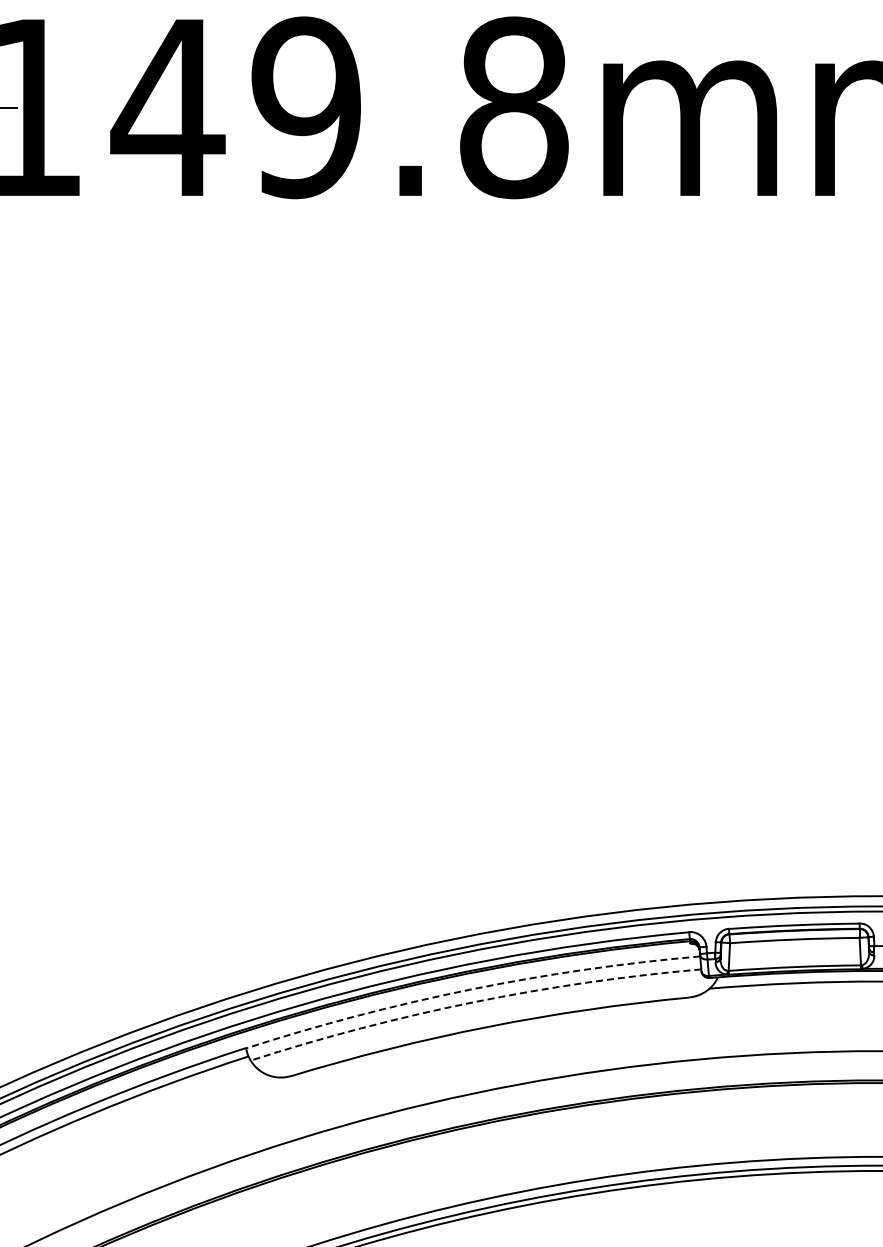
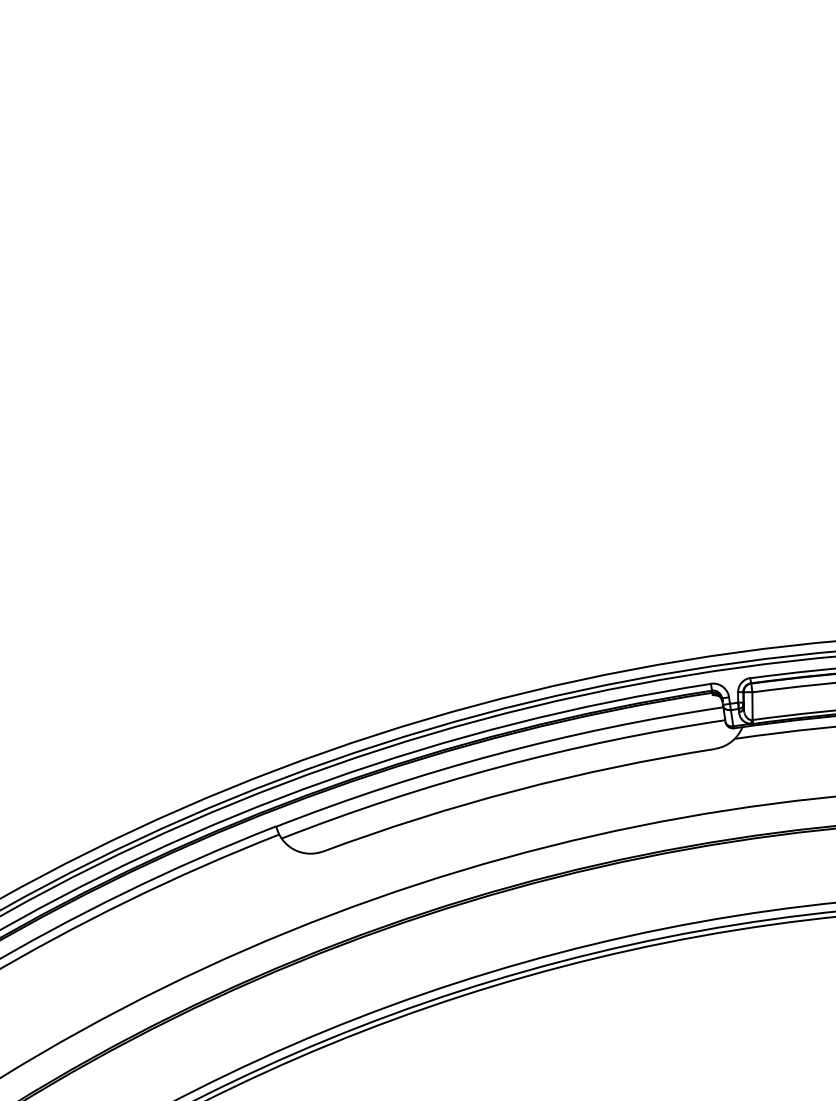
arc: (470, 989) -> (496, 754), dashed -> solid
arc: (473, 1002) -> (500, 767), dashed -> solid

